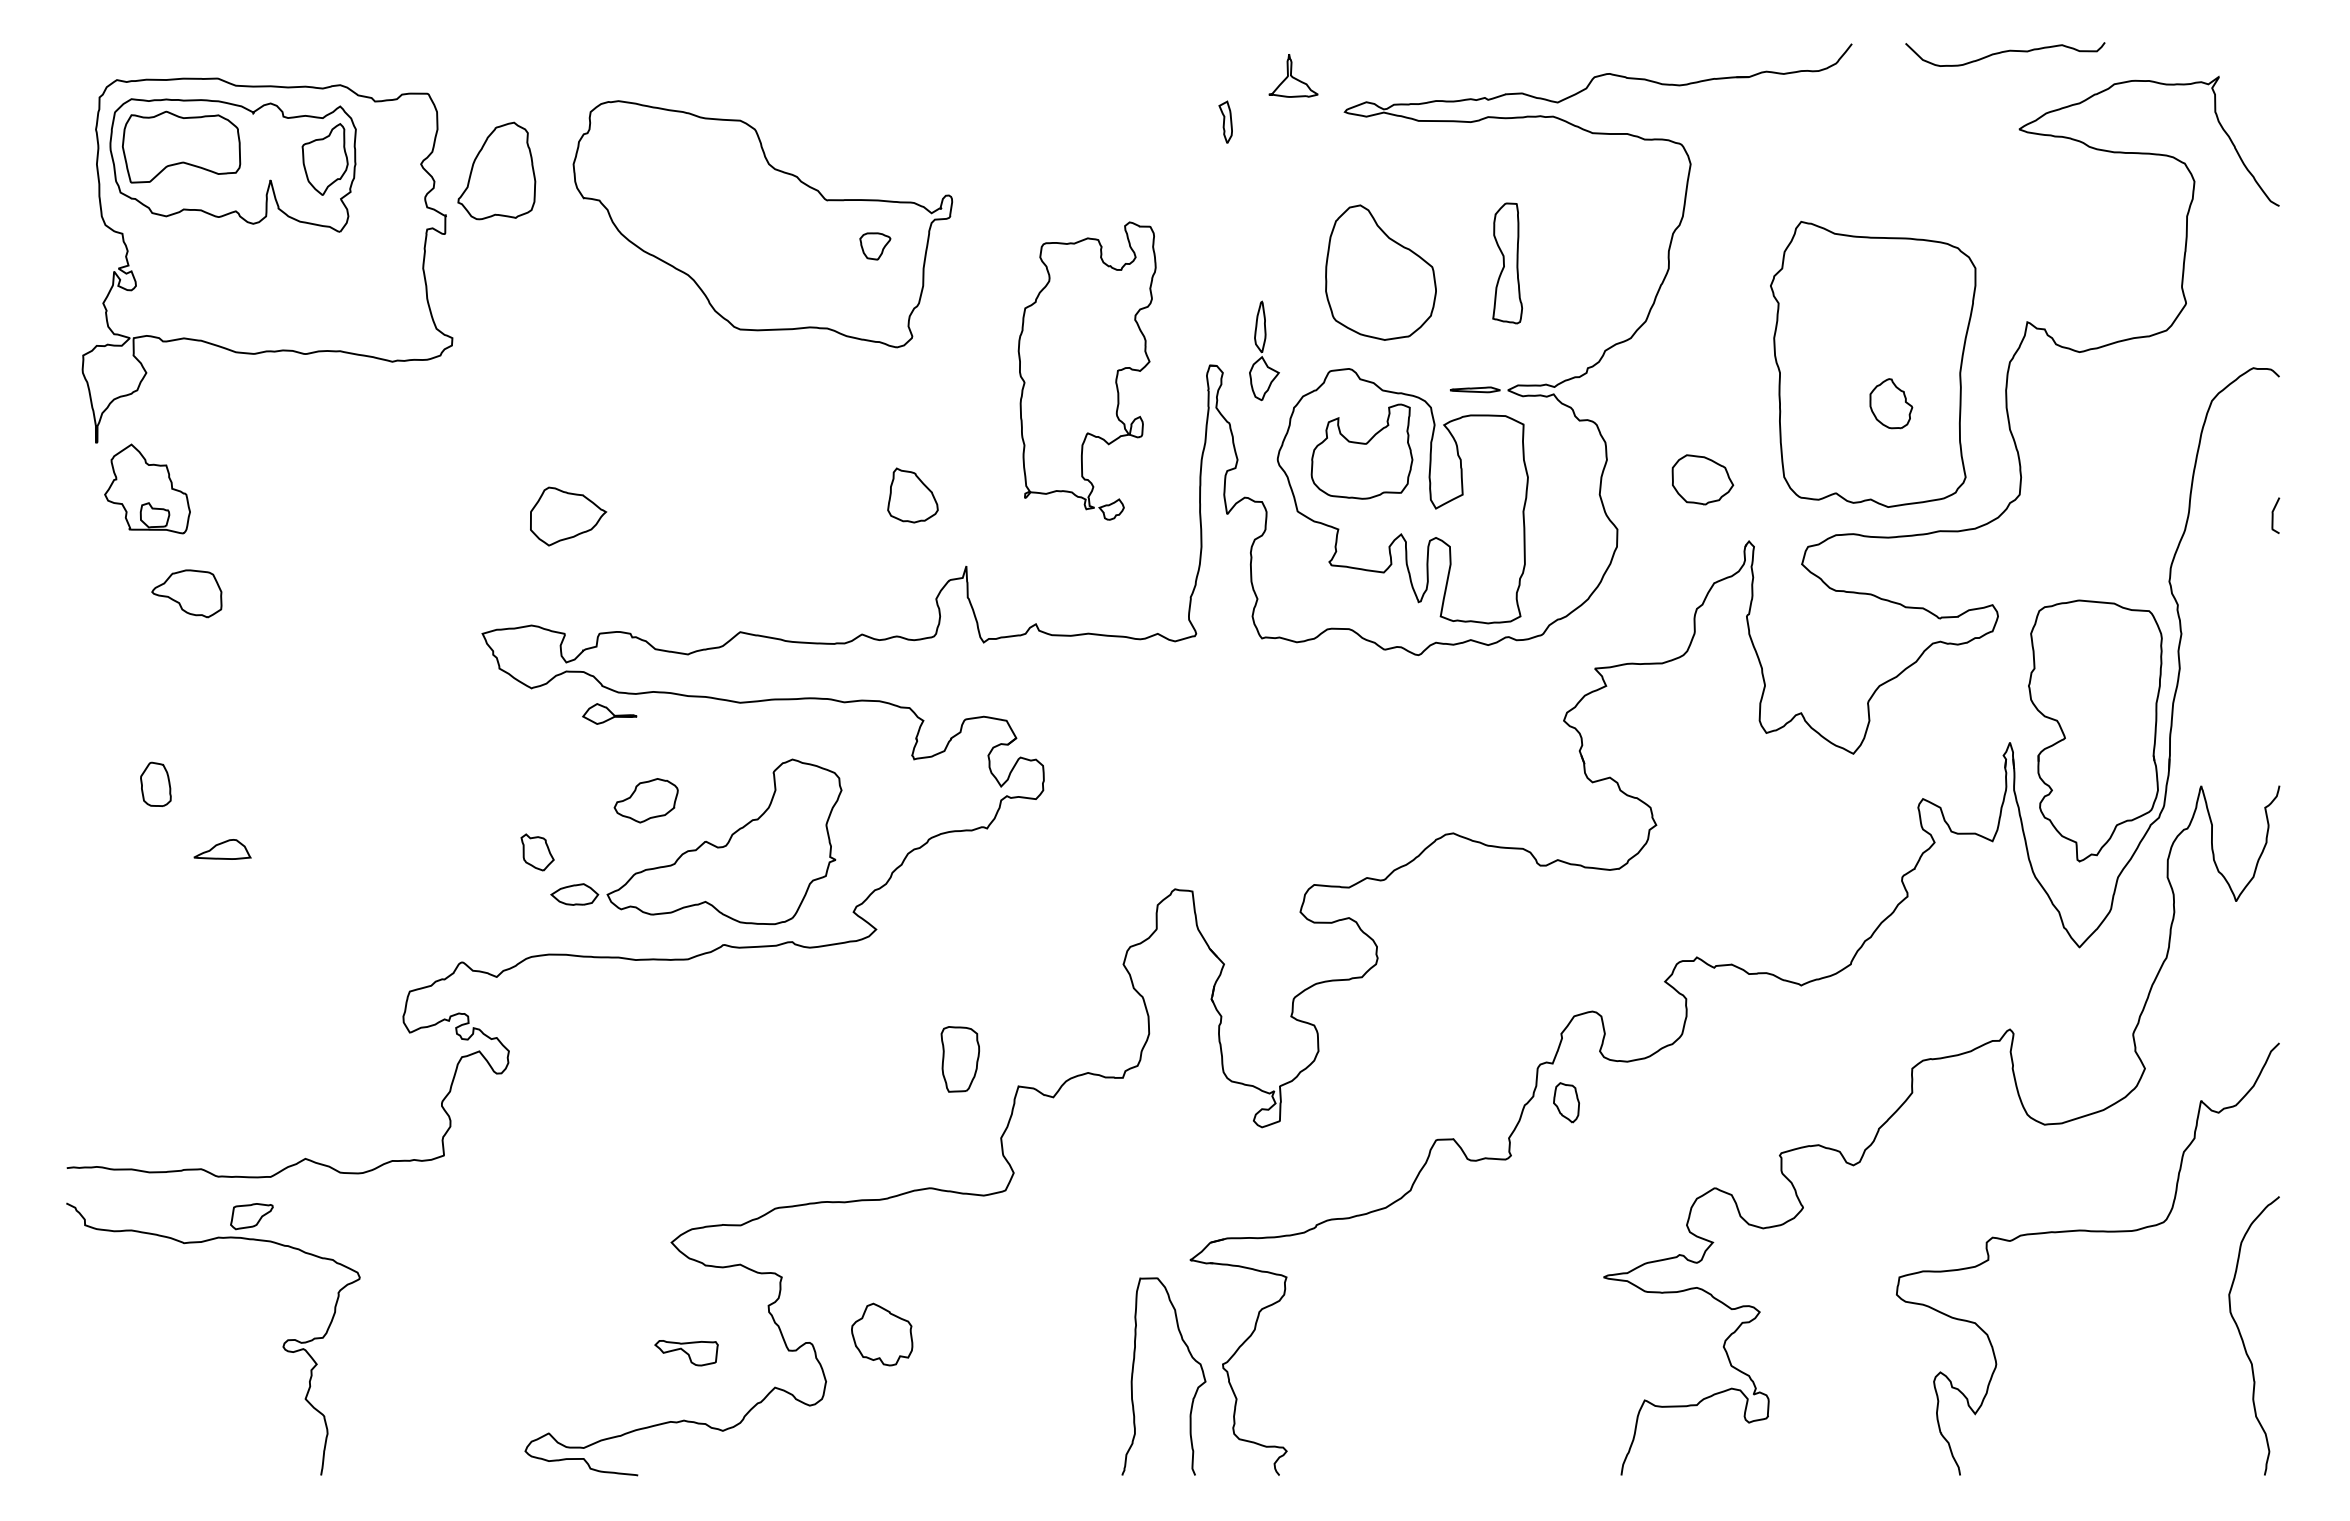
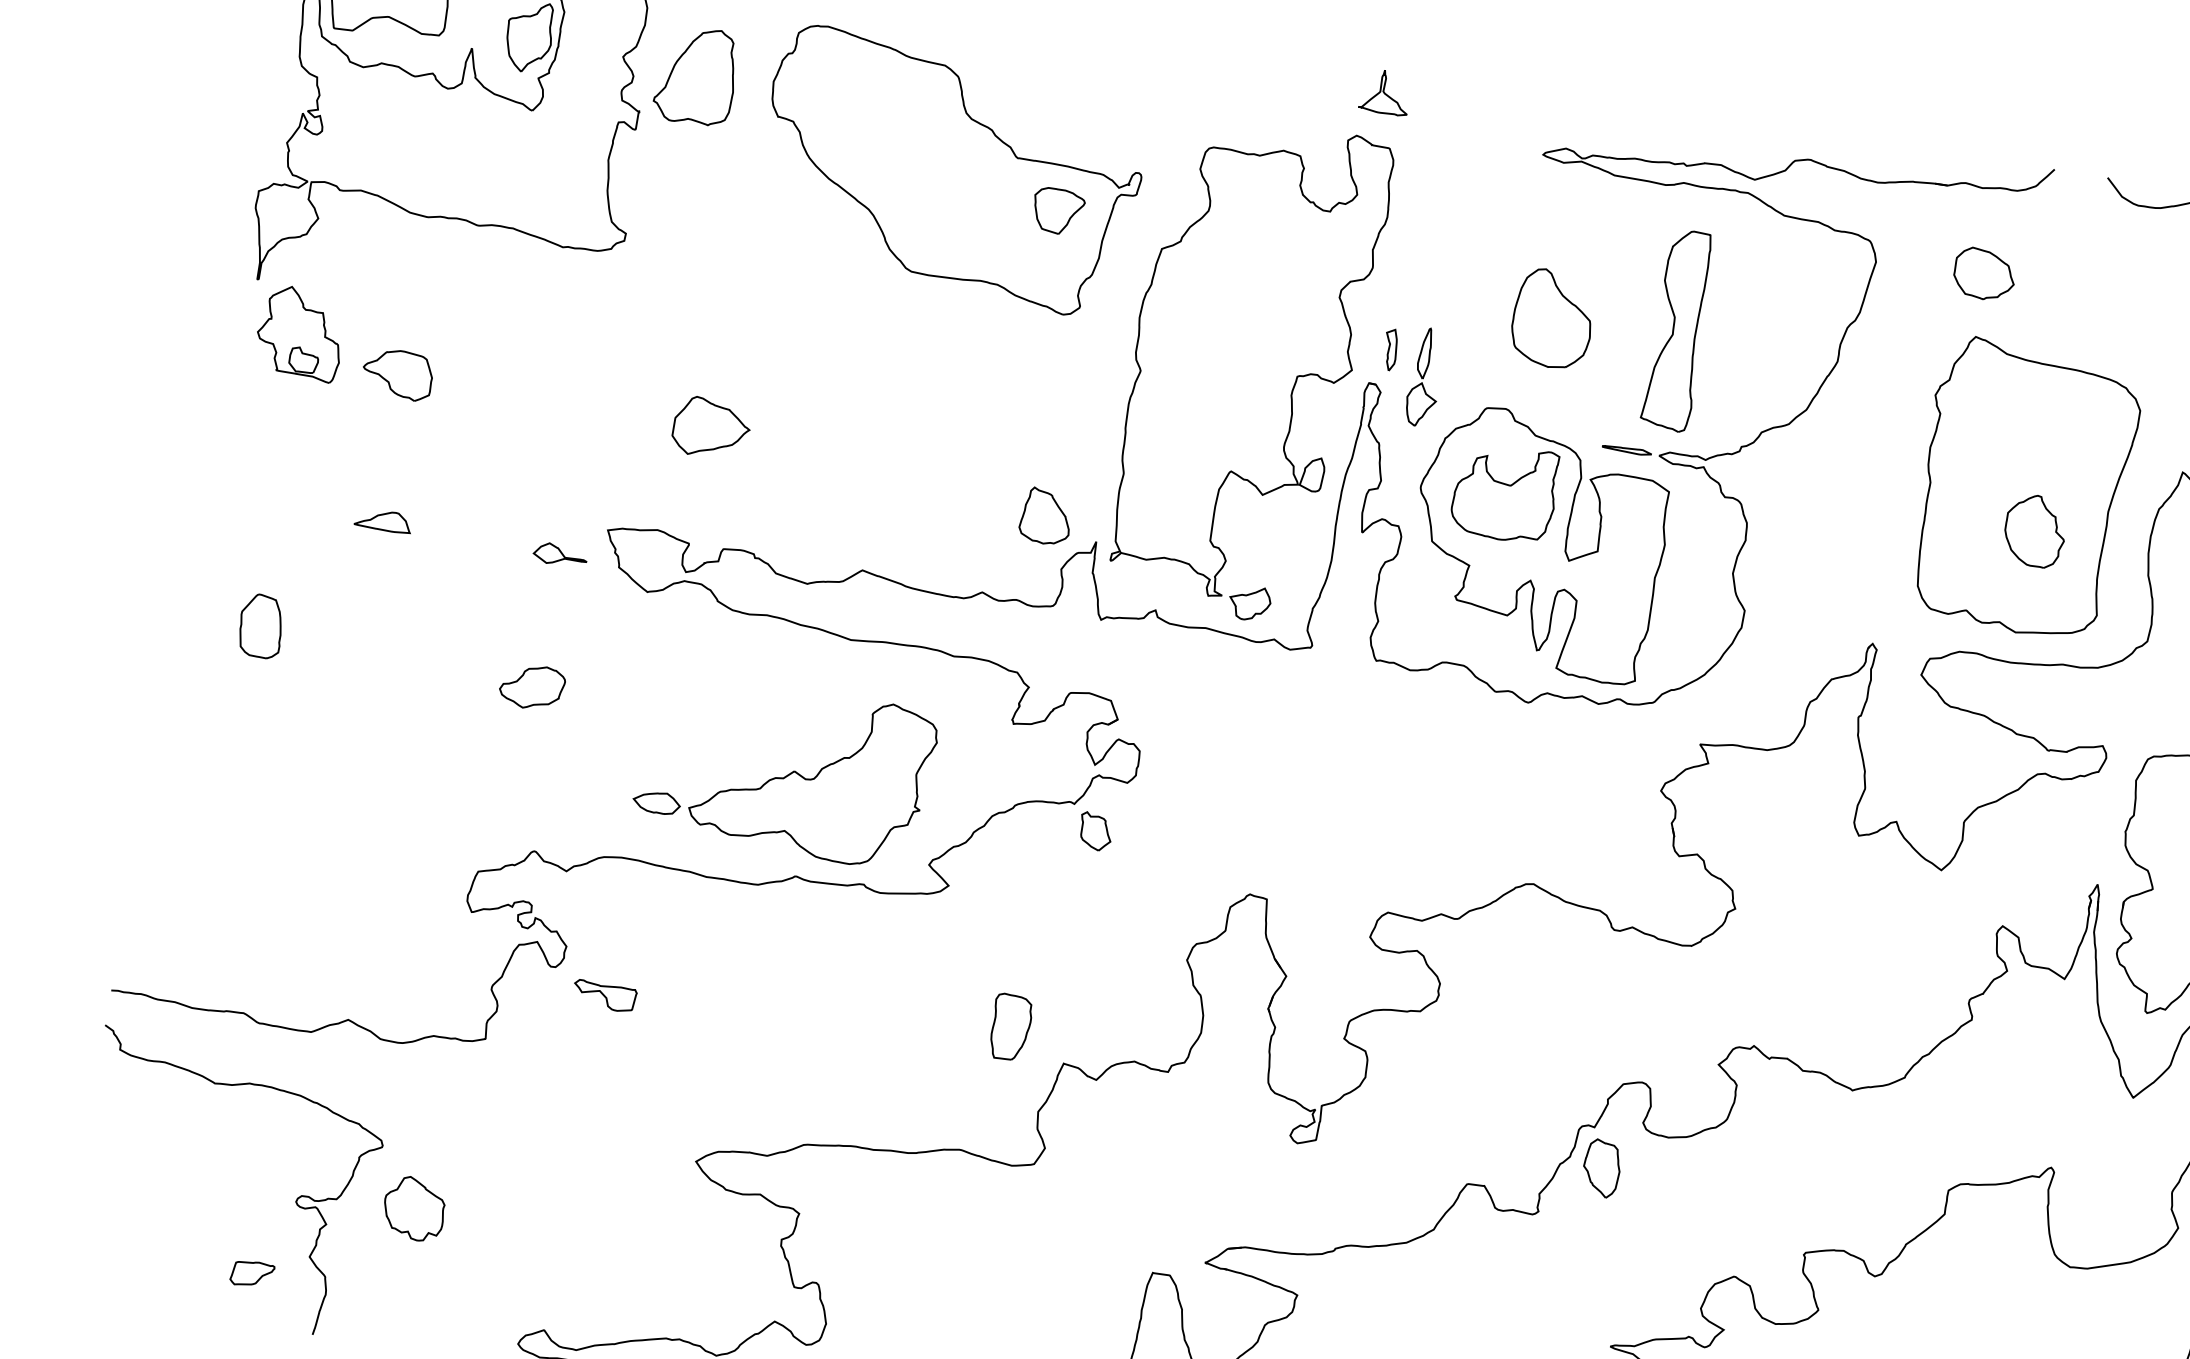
part: (1293, 75) -> (1385, 91), moved
part: (1225, 121) -> (1390, 349), moved
part: (875, 246) -> (1058, 211), size x1.67
part: (1507, 263) -> (1679, 330), size x1.67
part: (1381, 272) -> (1553, 319), size x0.71
part: (1087, 370) -> (1247, 368), size x1.67
part: (1891, 403) -> (2035, 530), size x1.43
part: (1702, 479) -> (1984, 274), moved
part: (912, 495) -> (1045, 516), moved
part: (186, 593) -> (397, 373), moved
part: (609, 713) -> (560, 554), moved
part: (155, 784) -> (260, 626), size x1.43
part: (645, 800) -> (531, 686), moved
part: (222, 849) -> (383, 520), moved
part: (537, 852) -> (1095, 831), moved
part: (1566, 1102) -> (1601, 1168), size x1.43
part: (251, 1216) -> (251, 1274), moved
part: (882, 1334) -> (414, 1208), moved
part: (686, 1353) -> (604, 996), moved

